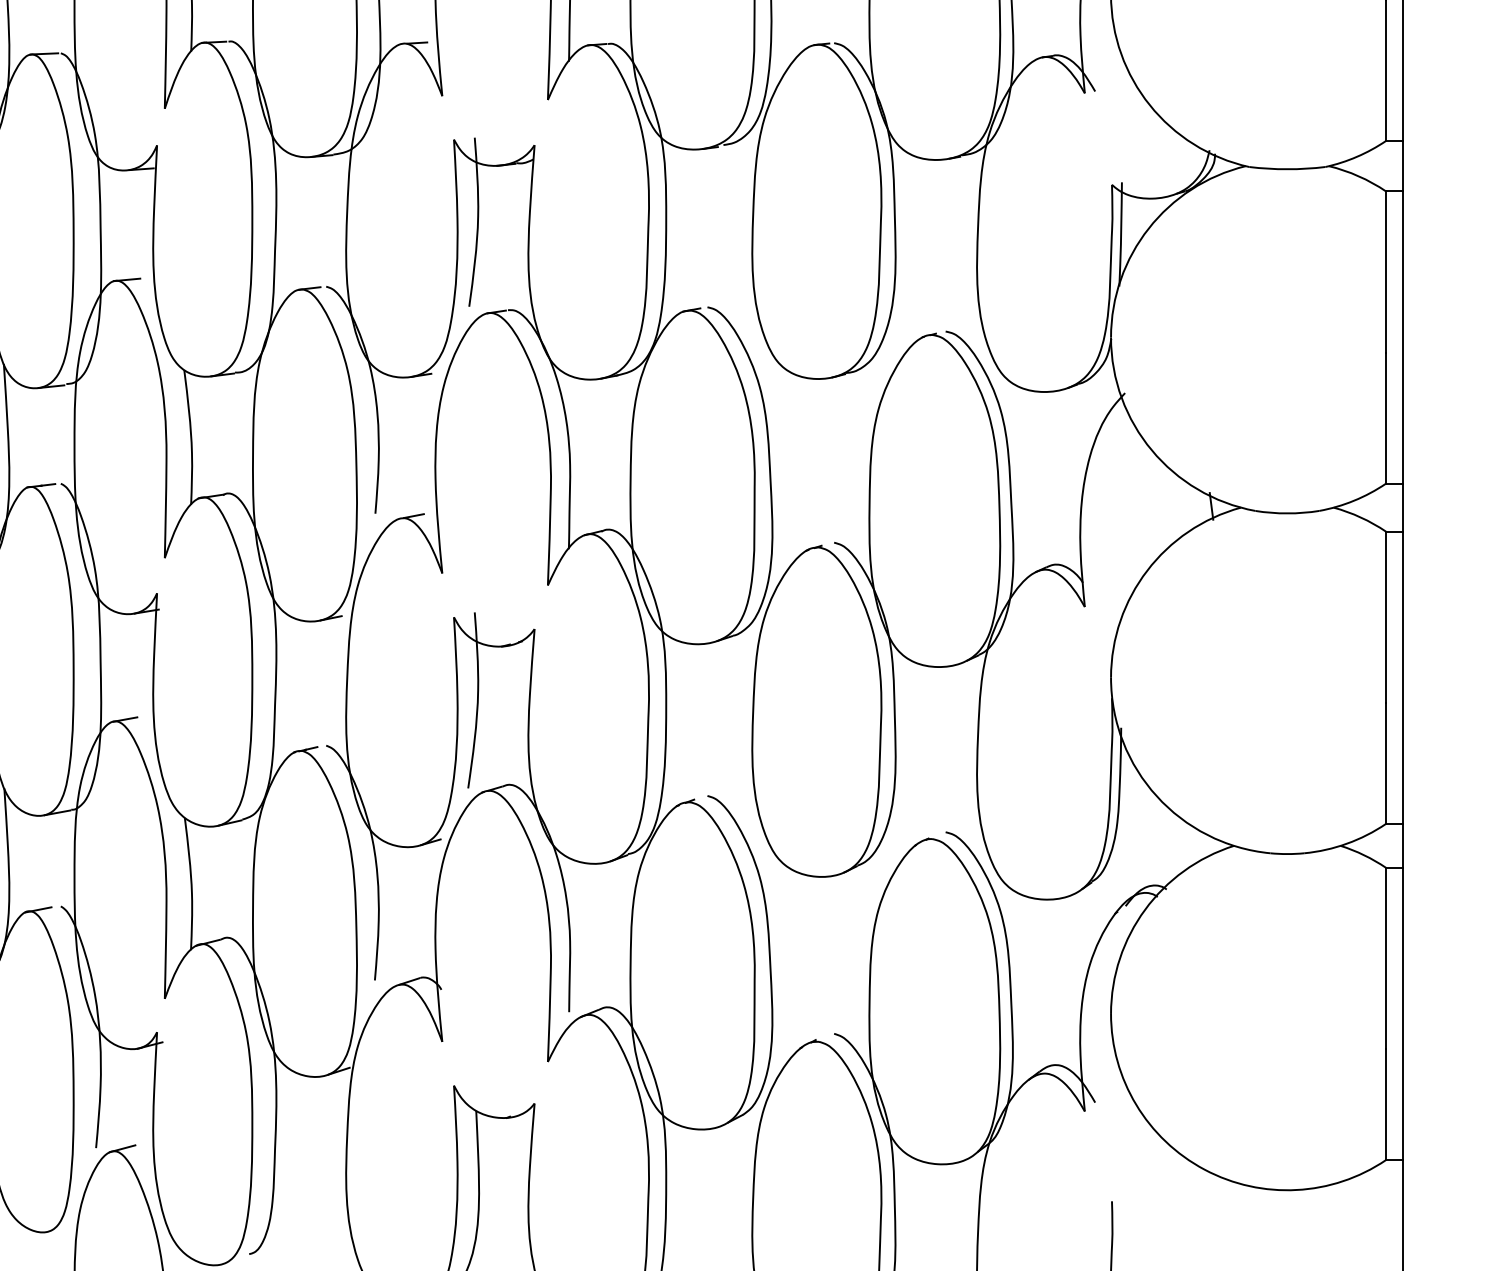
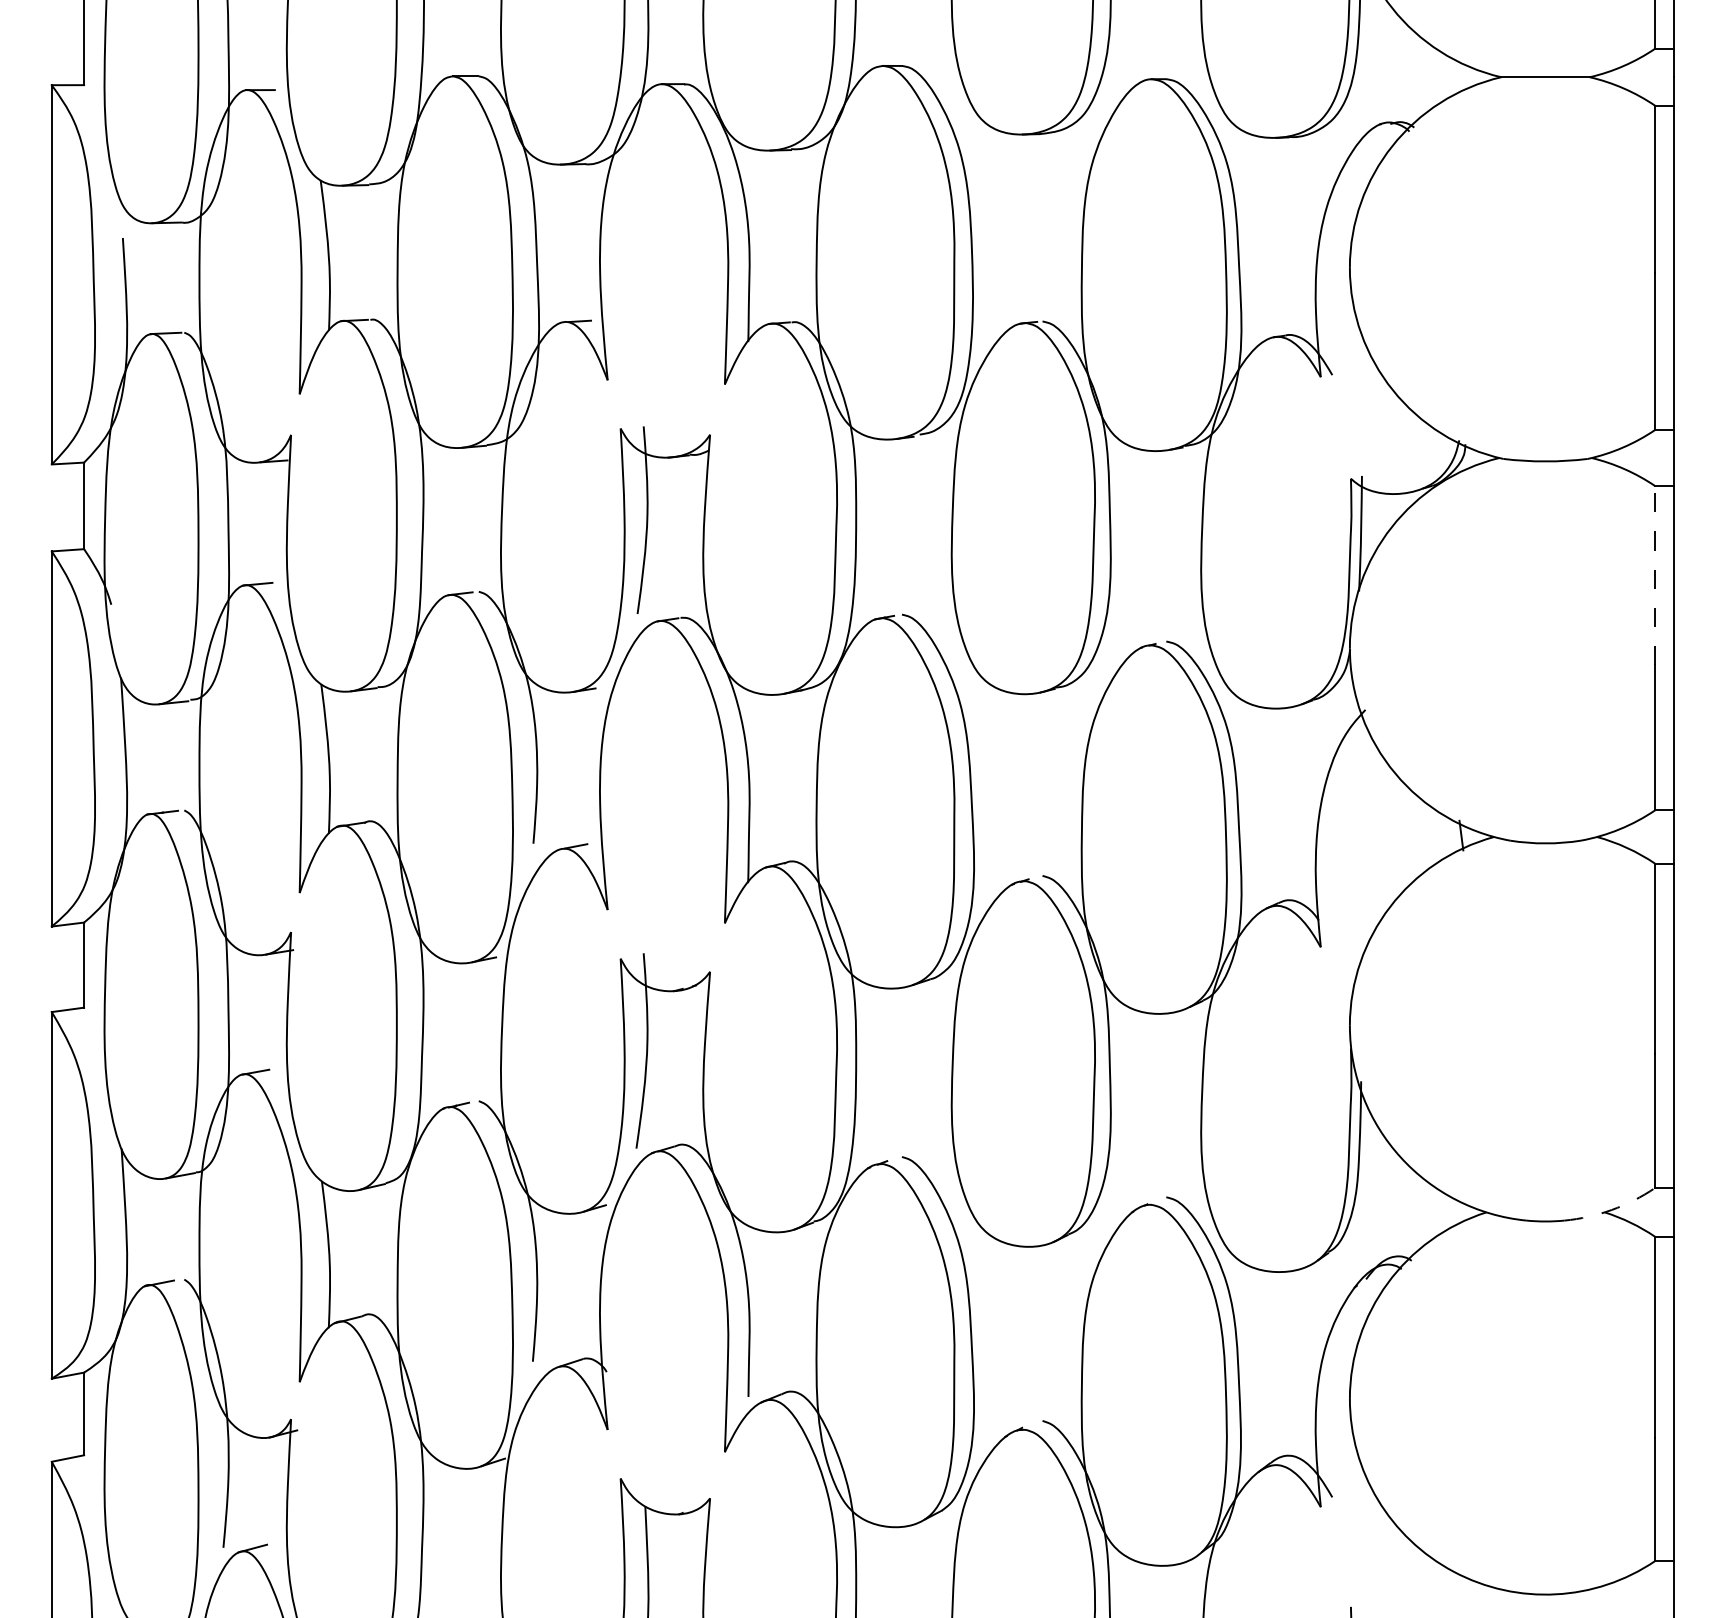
line: (1386, 272) -> (1655, 575), solid -> dashed
arc: (1346, 843) -> (1611, 1209), solid -> dashed

